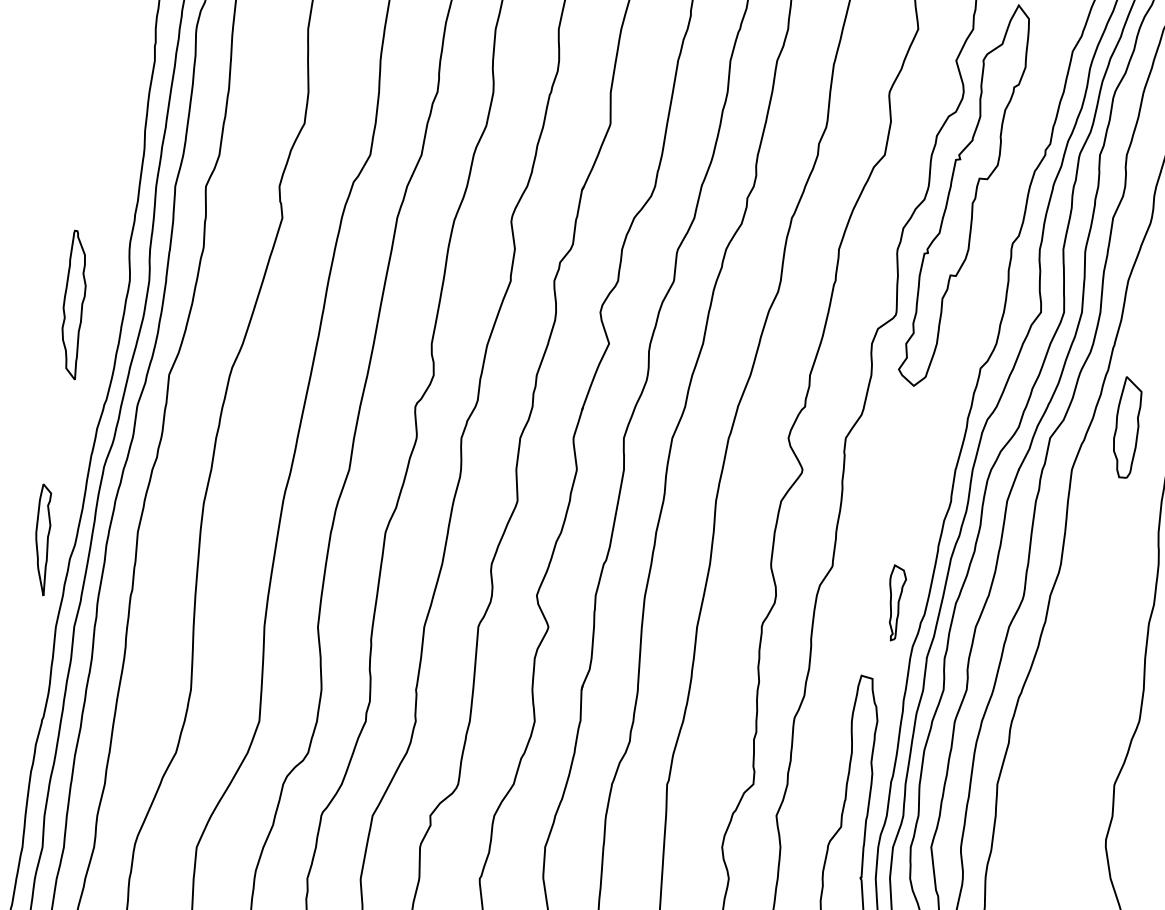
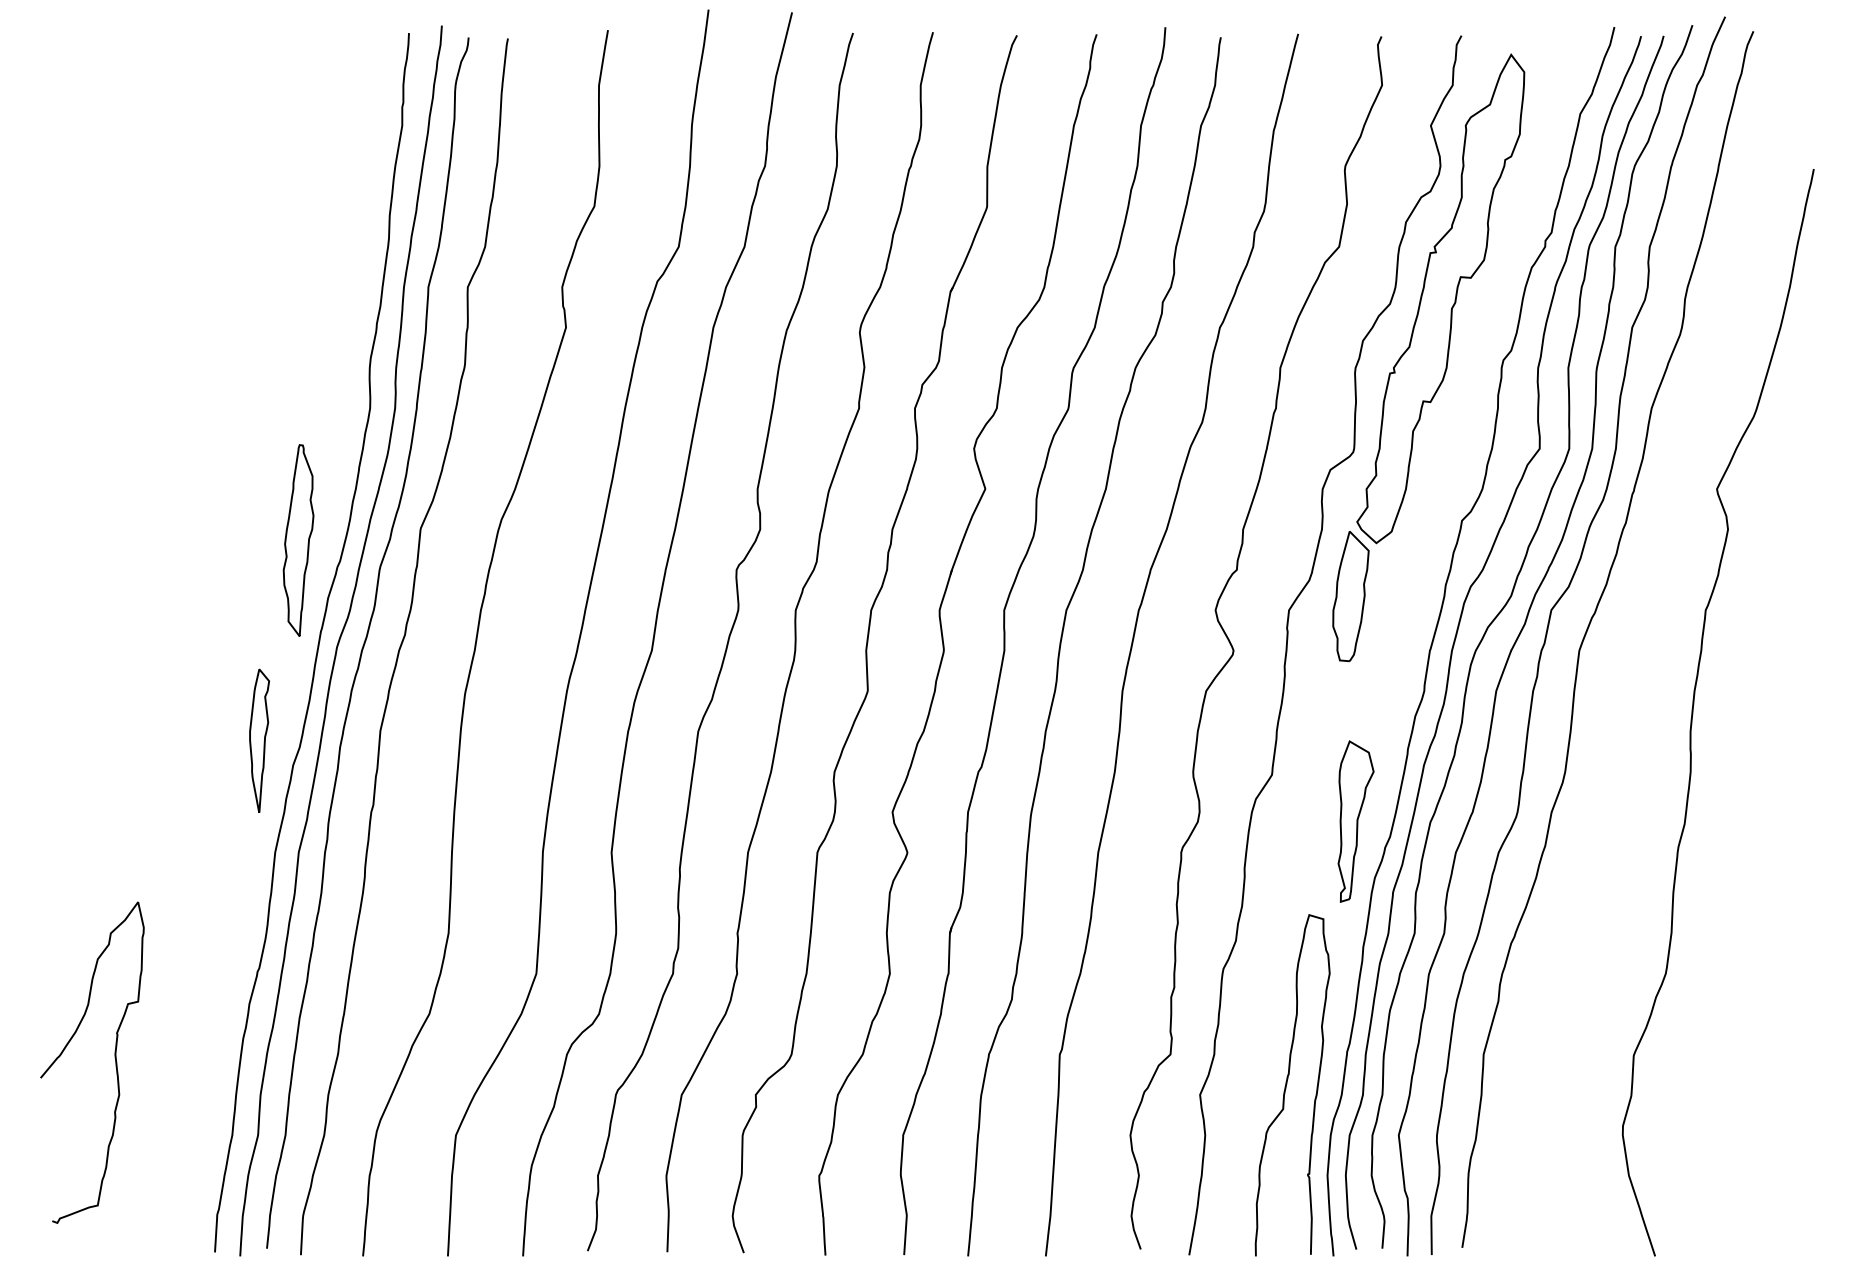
part: (74, 305) -> (298, 540), moved
part: (1127, 427) -> (1350, 596), moved
part: (897, 602) -> (1355, 821), size x1.67

